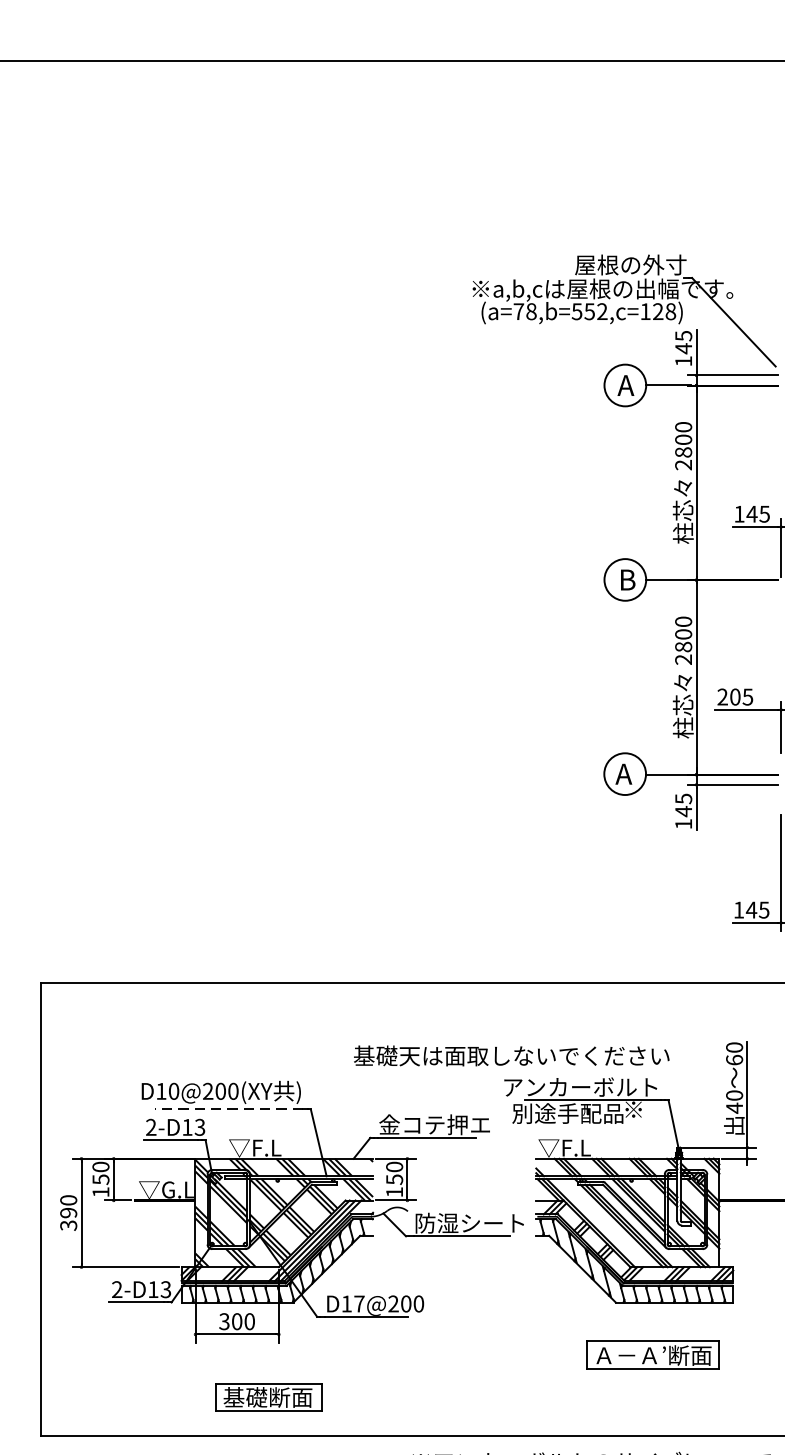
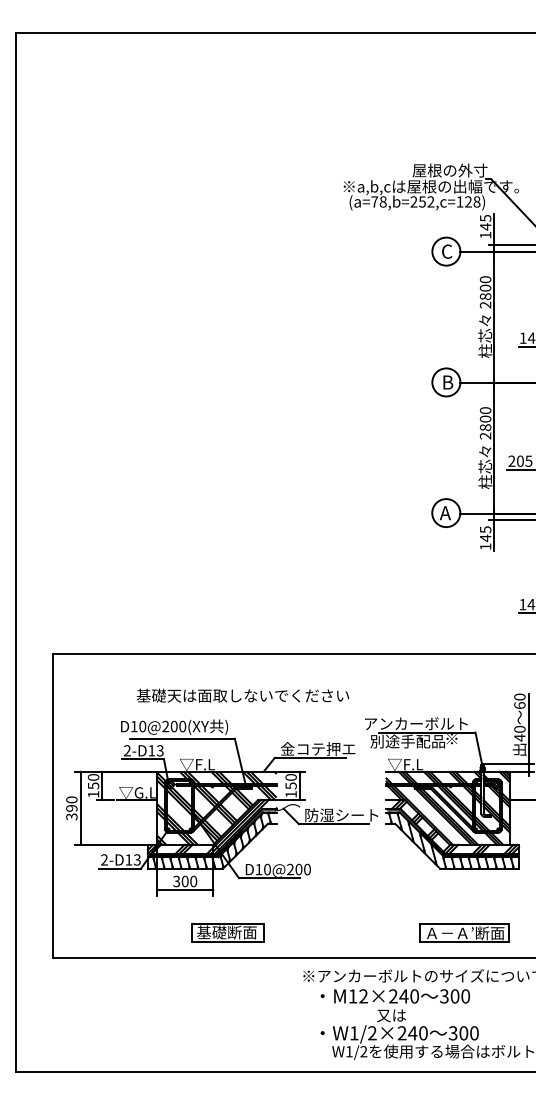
text: (576, 310) -> (413, 201), (a=78,b=552,c=128) -> (a=78,b=252,c=128)
text: (625, 385) -> (446, 251), A -> C
text: (511, 1055) -> (242, 695), moved
line: (228, 1109) -> (179, 738), dashed -> solid
text: (359, 1303) -> (267, 869), D17@200 -> D10@200
part: (652, 1354) -> (464, 932), moved
part: (268, 1397) -> (227, 932), moved

